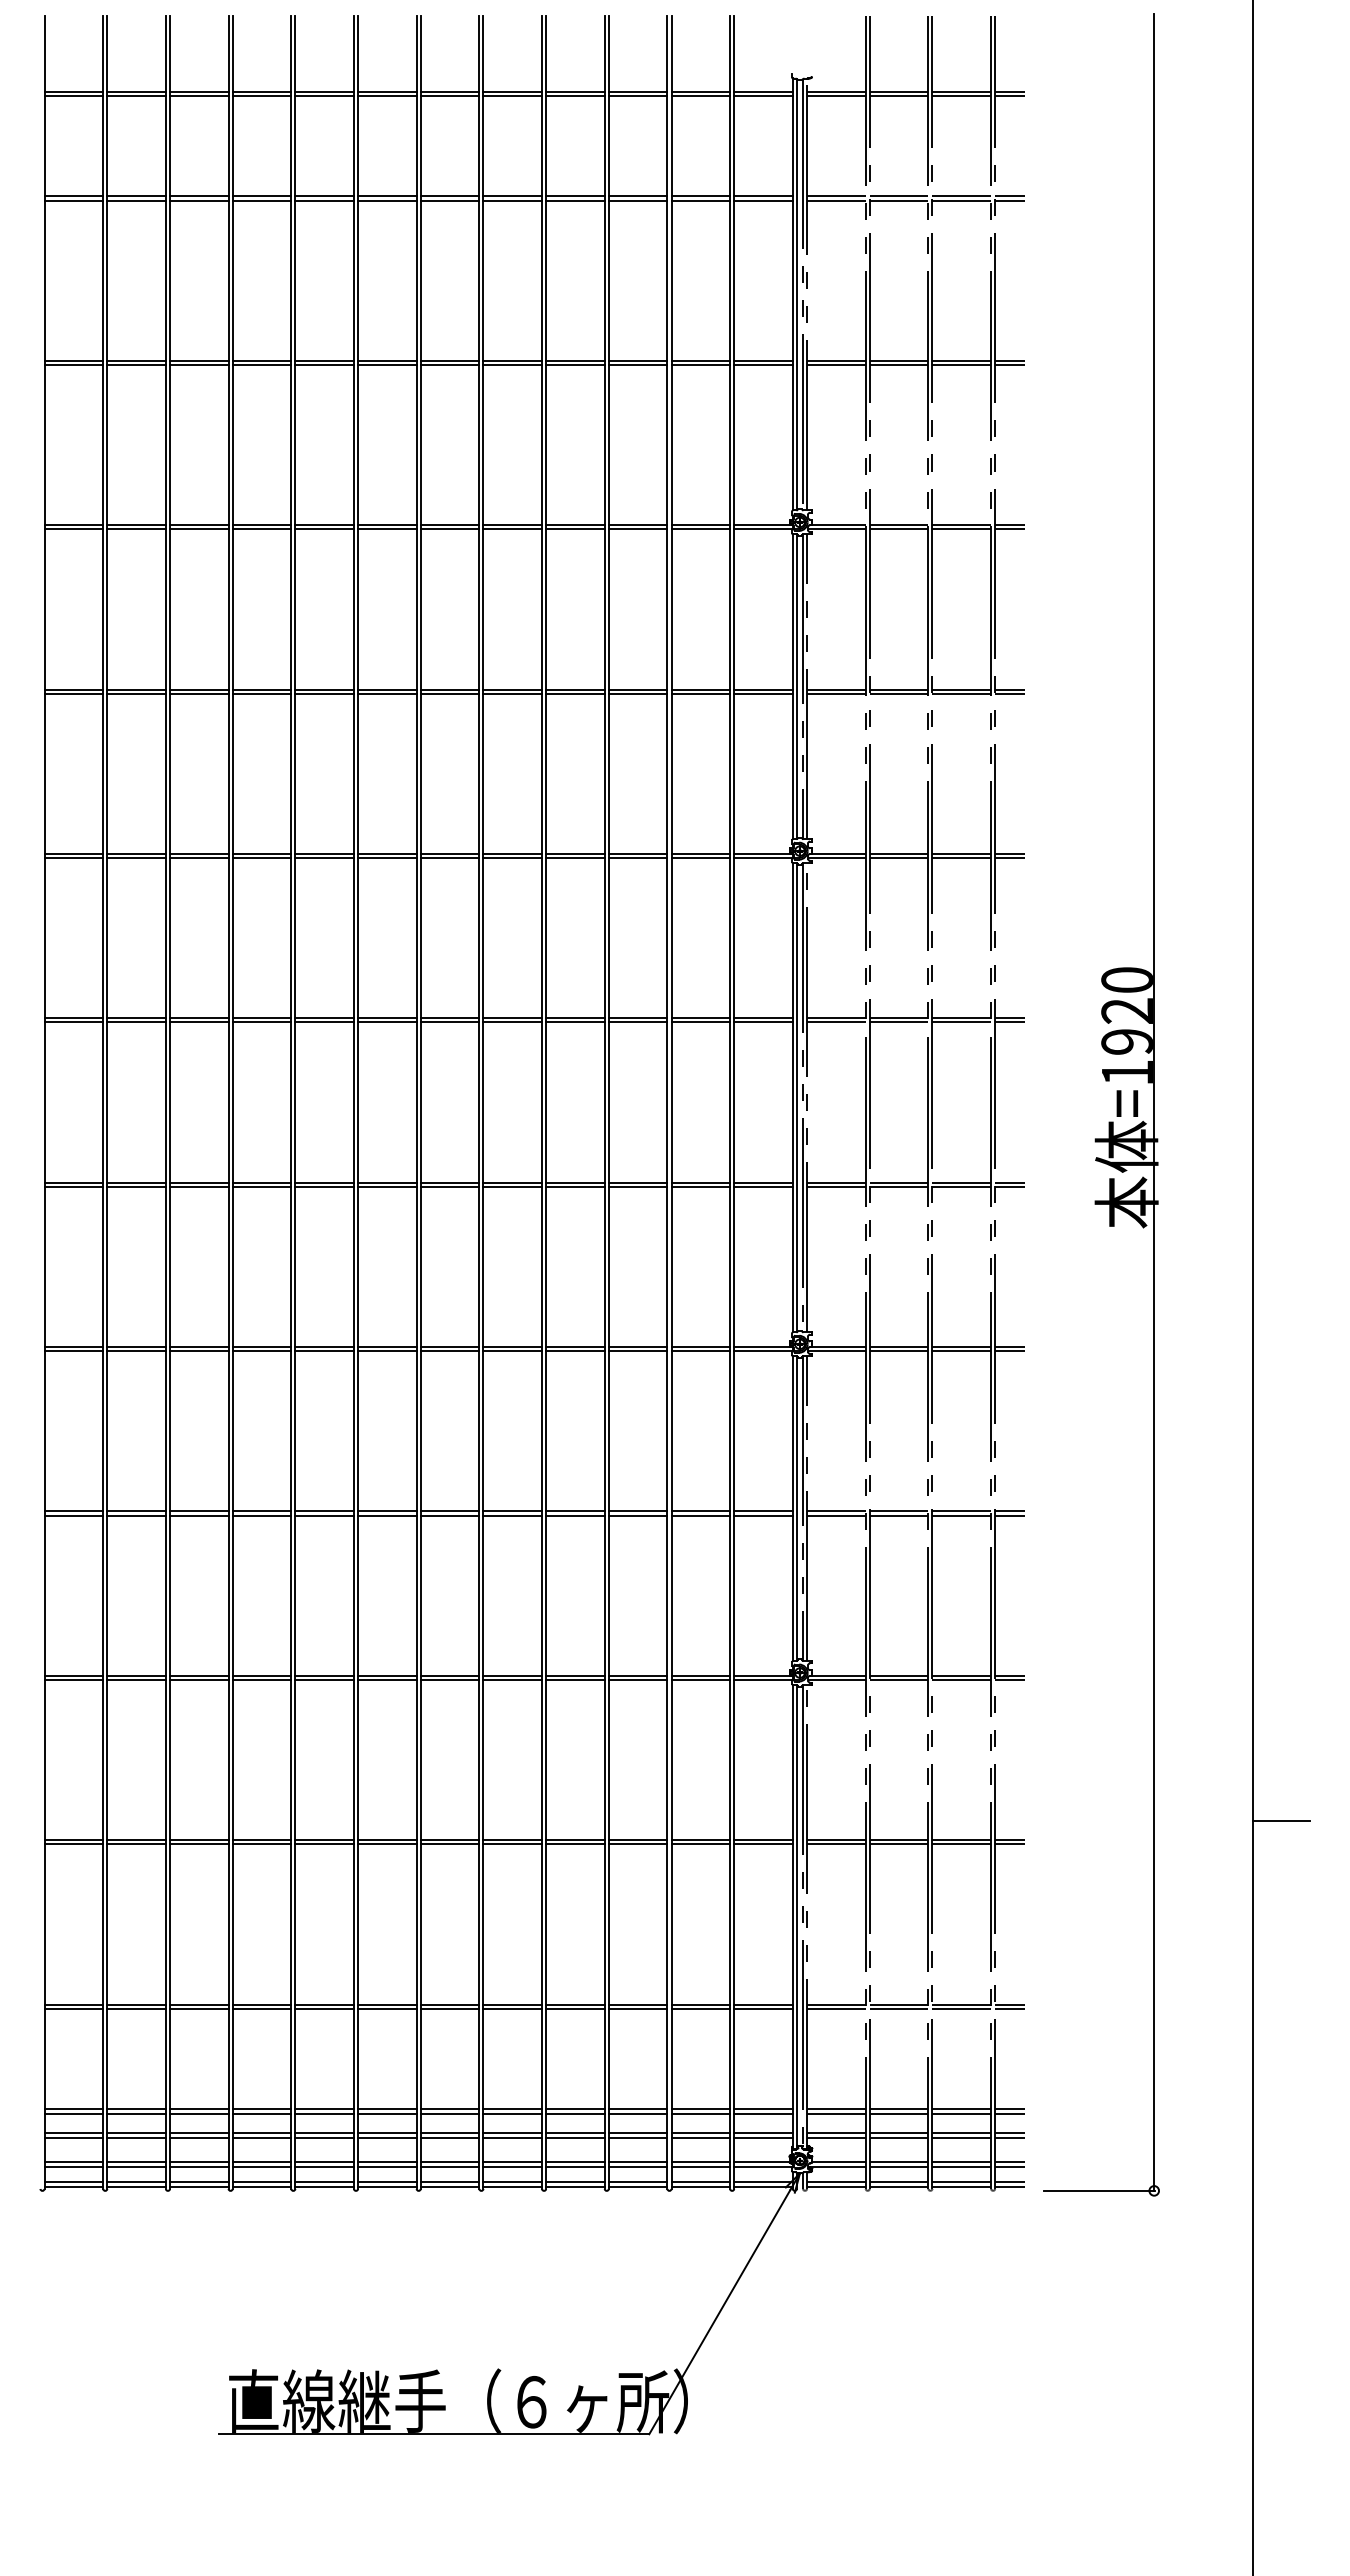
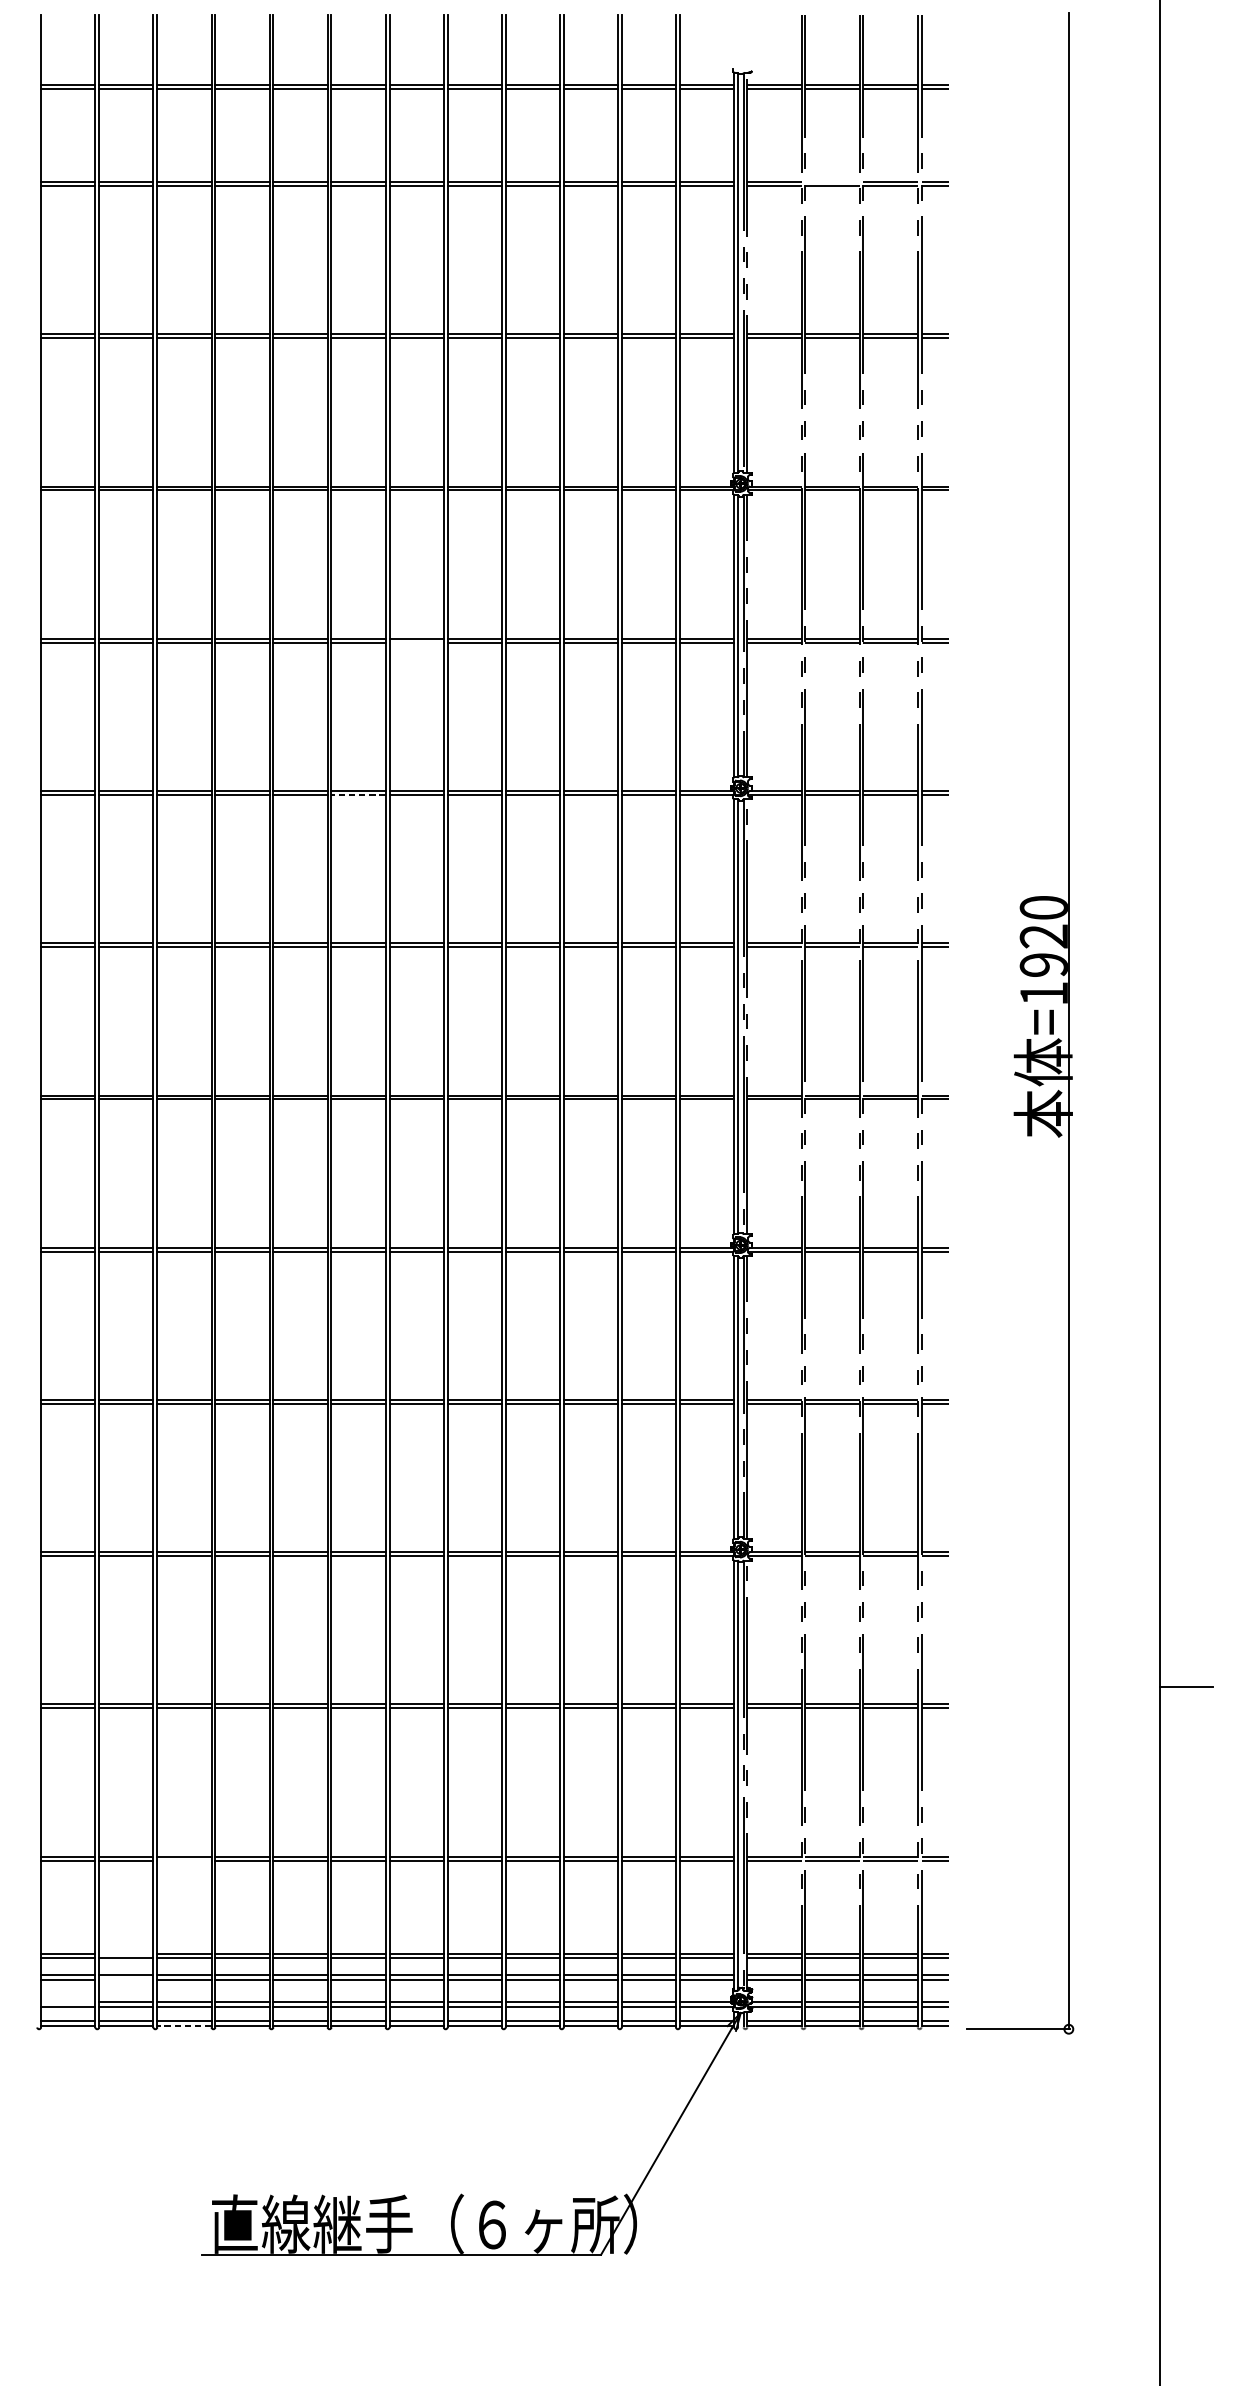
line: (898, 196) -> (832, 182), removed
line: (449, 693) -> (416, 642), removed
line: (386, 858) -> (357, 795), solid -> dashed
line: (199, 2008) -> (184, 1860), removed
line: (136, 2109) -> (126, 1953), removed
line: (136, 2137) -> (126, 1979), removed
line: (73, 2161) -> (67, 2002), removed
line: (198, 2186) -> (183, 2025), solid -> dashed

